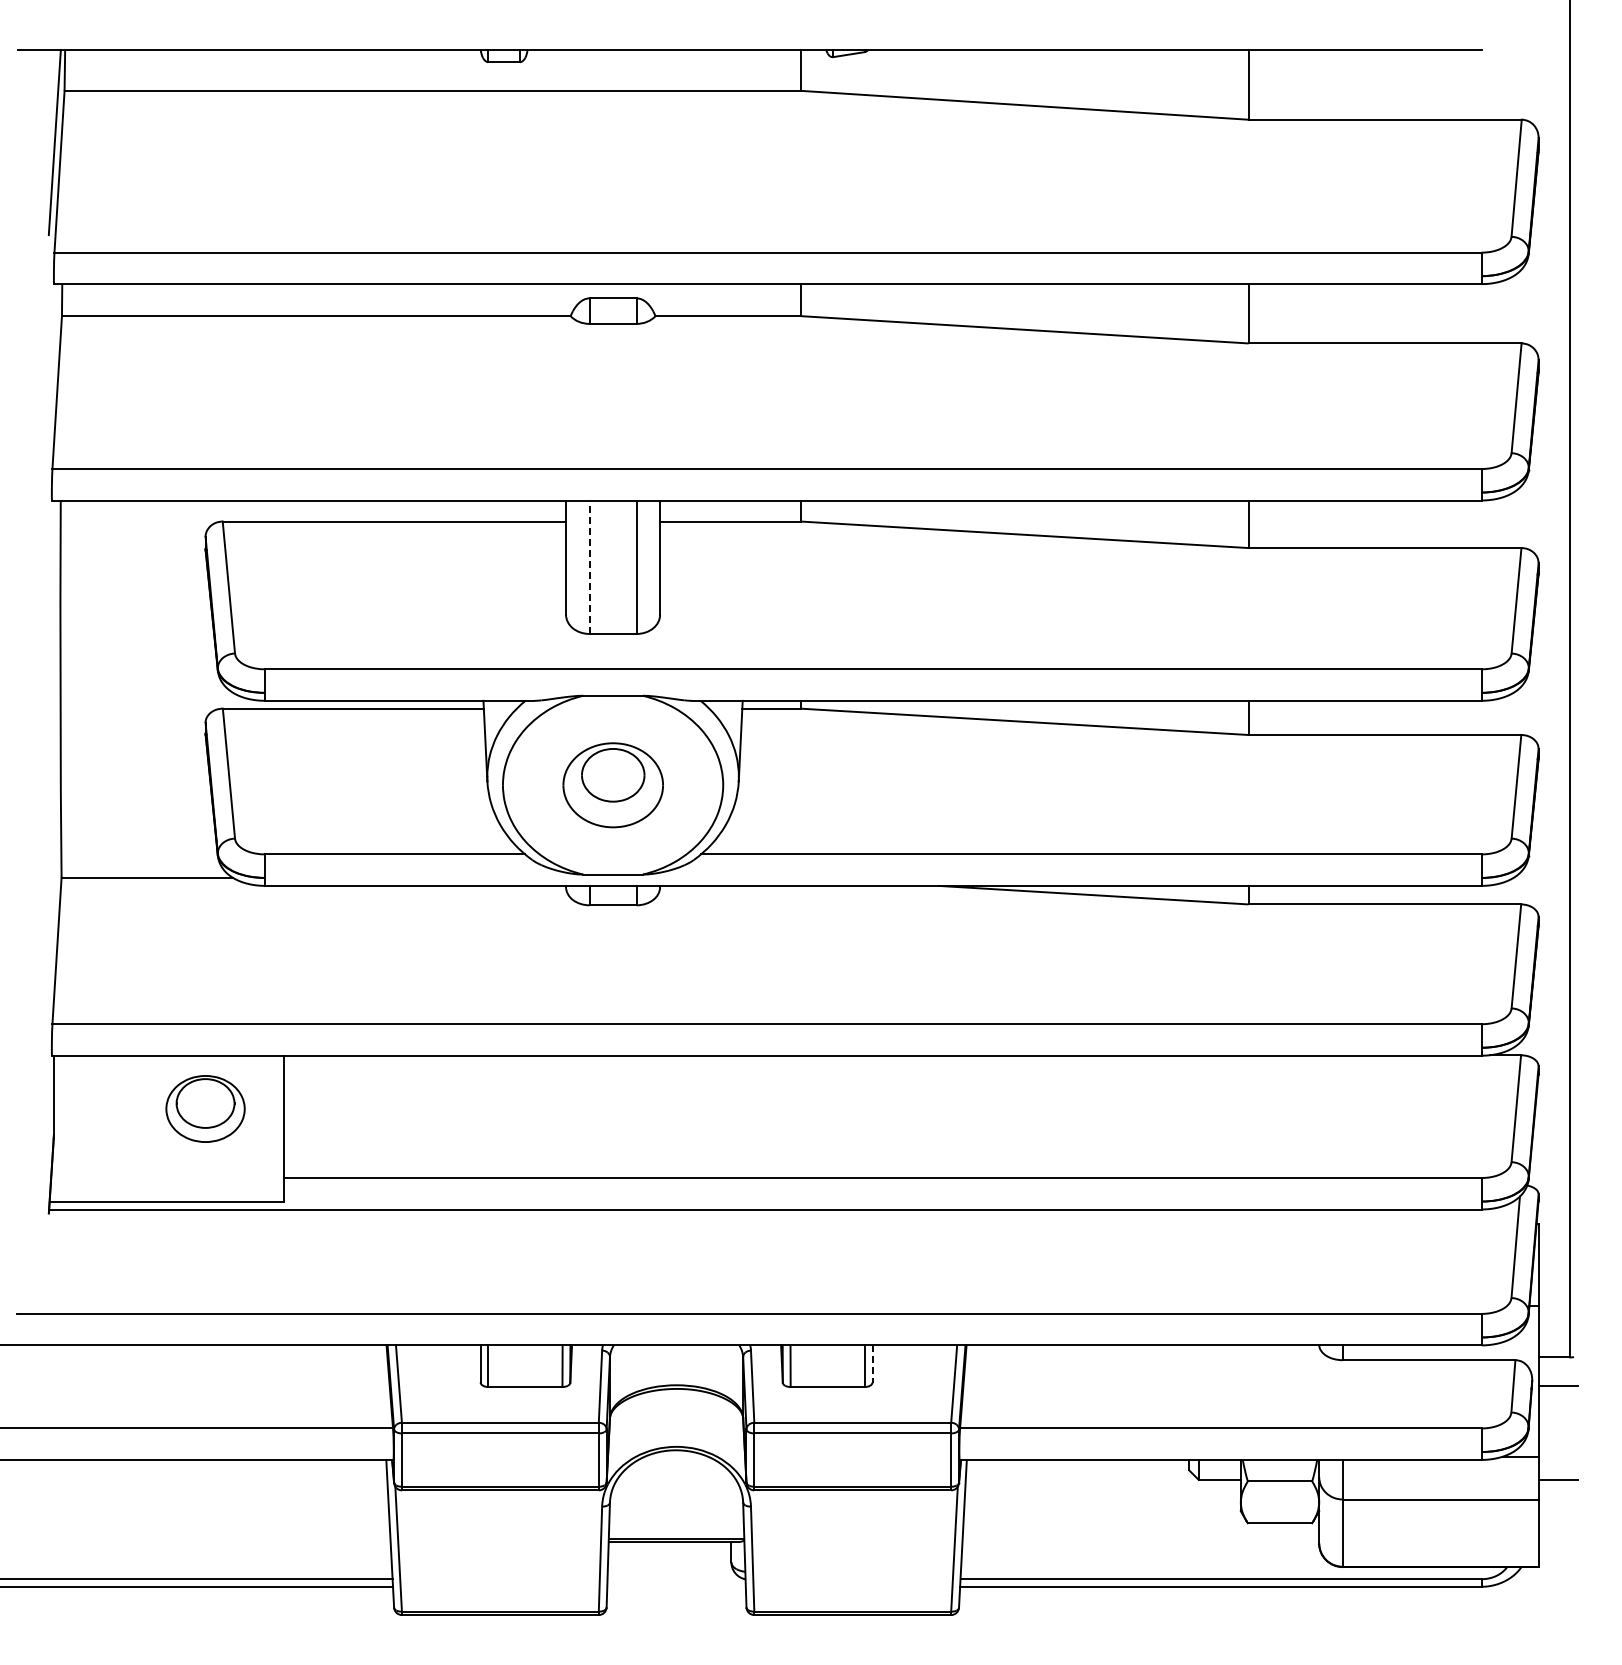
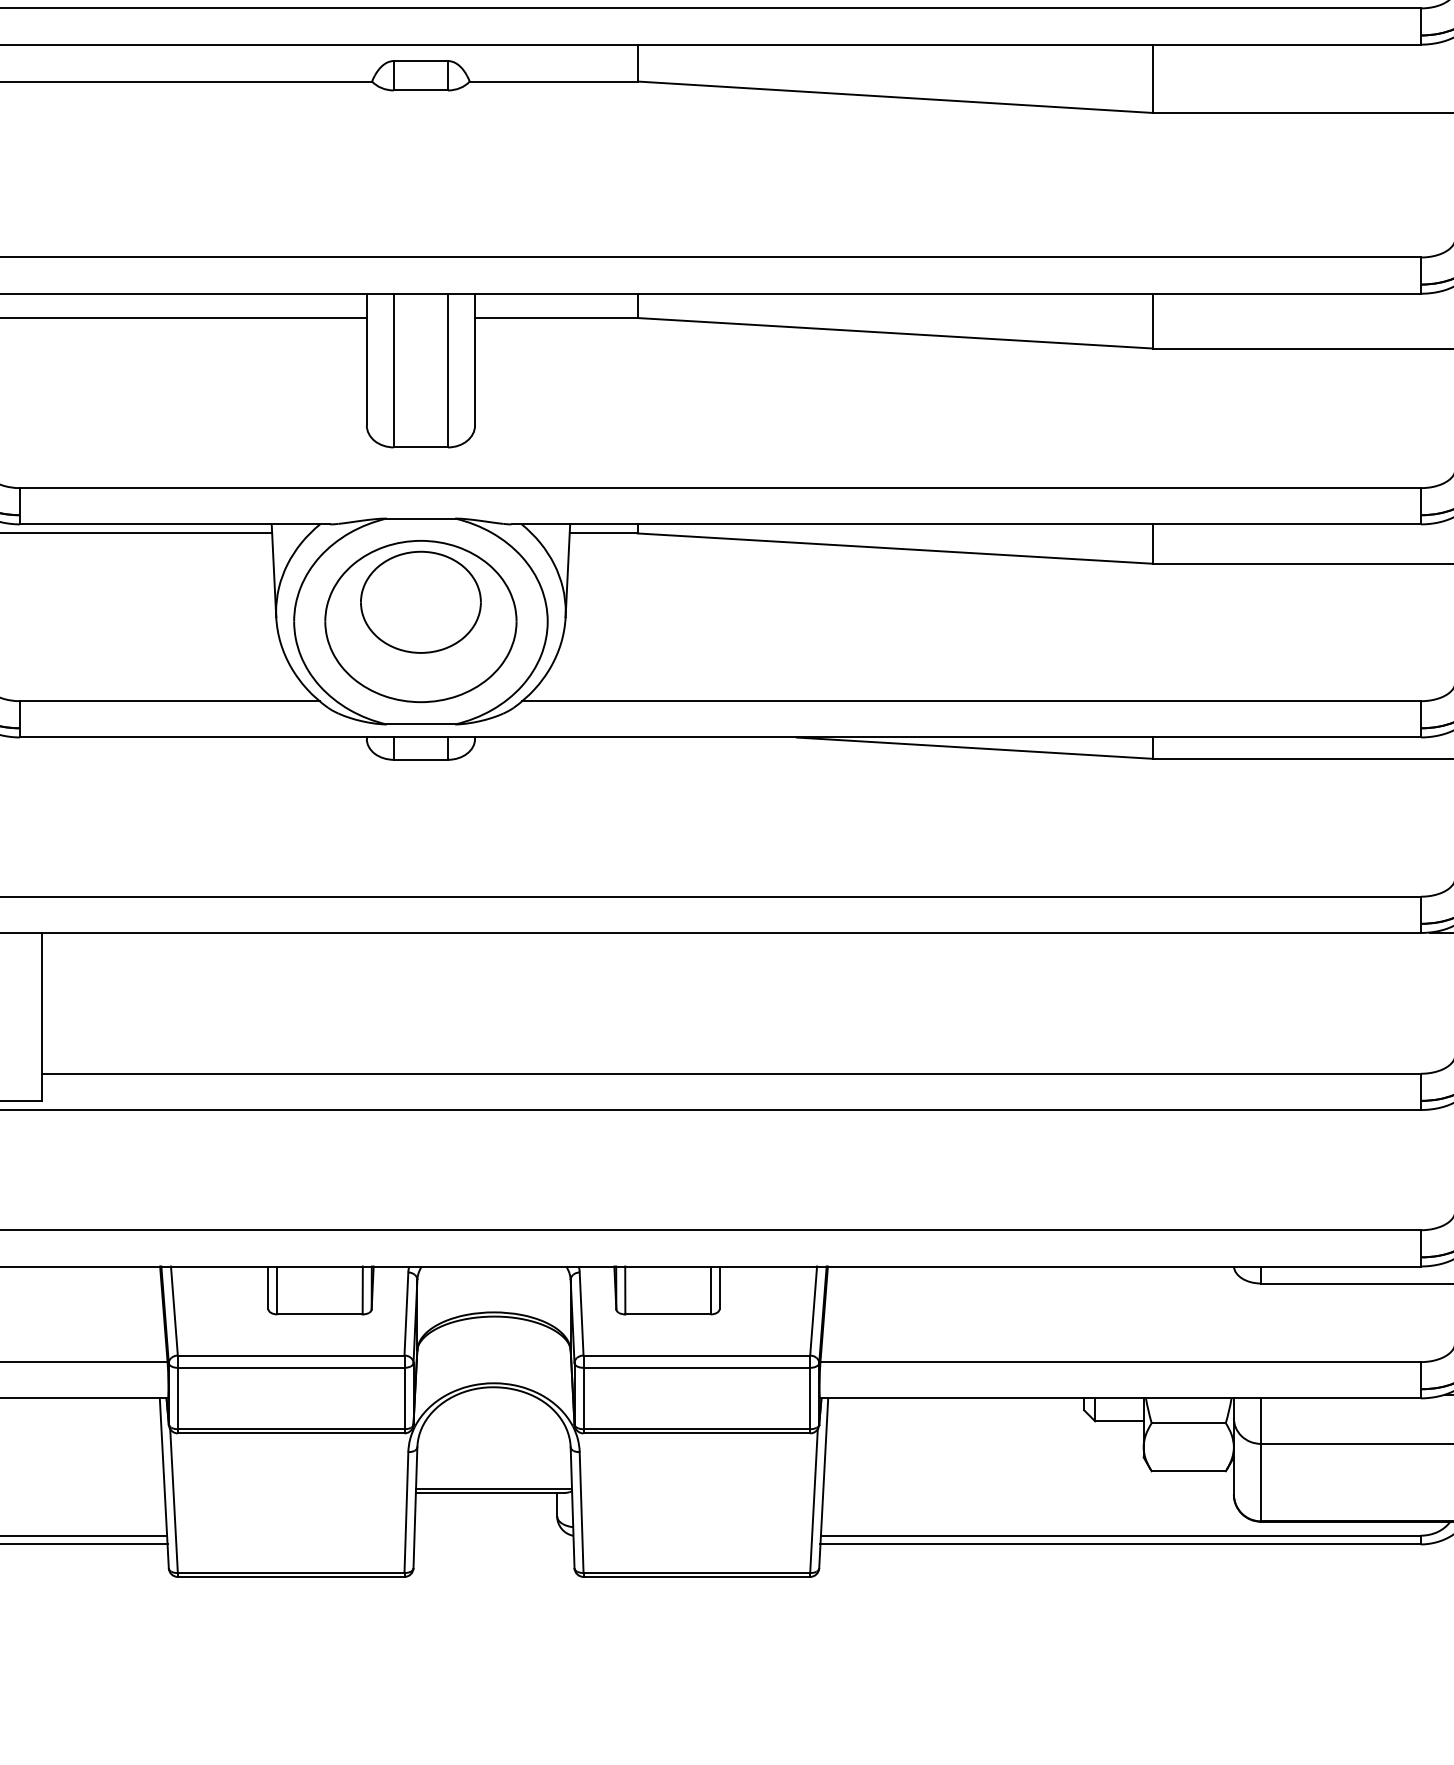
line: (589, 567) -> (393, 370), dashed -> solid
part: (613, 785) -> (421, 621), size x1.67
line: (872, 1363) -> (719, 1287), dashed -> solid

